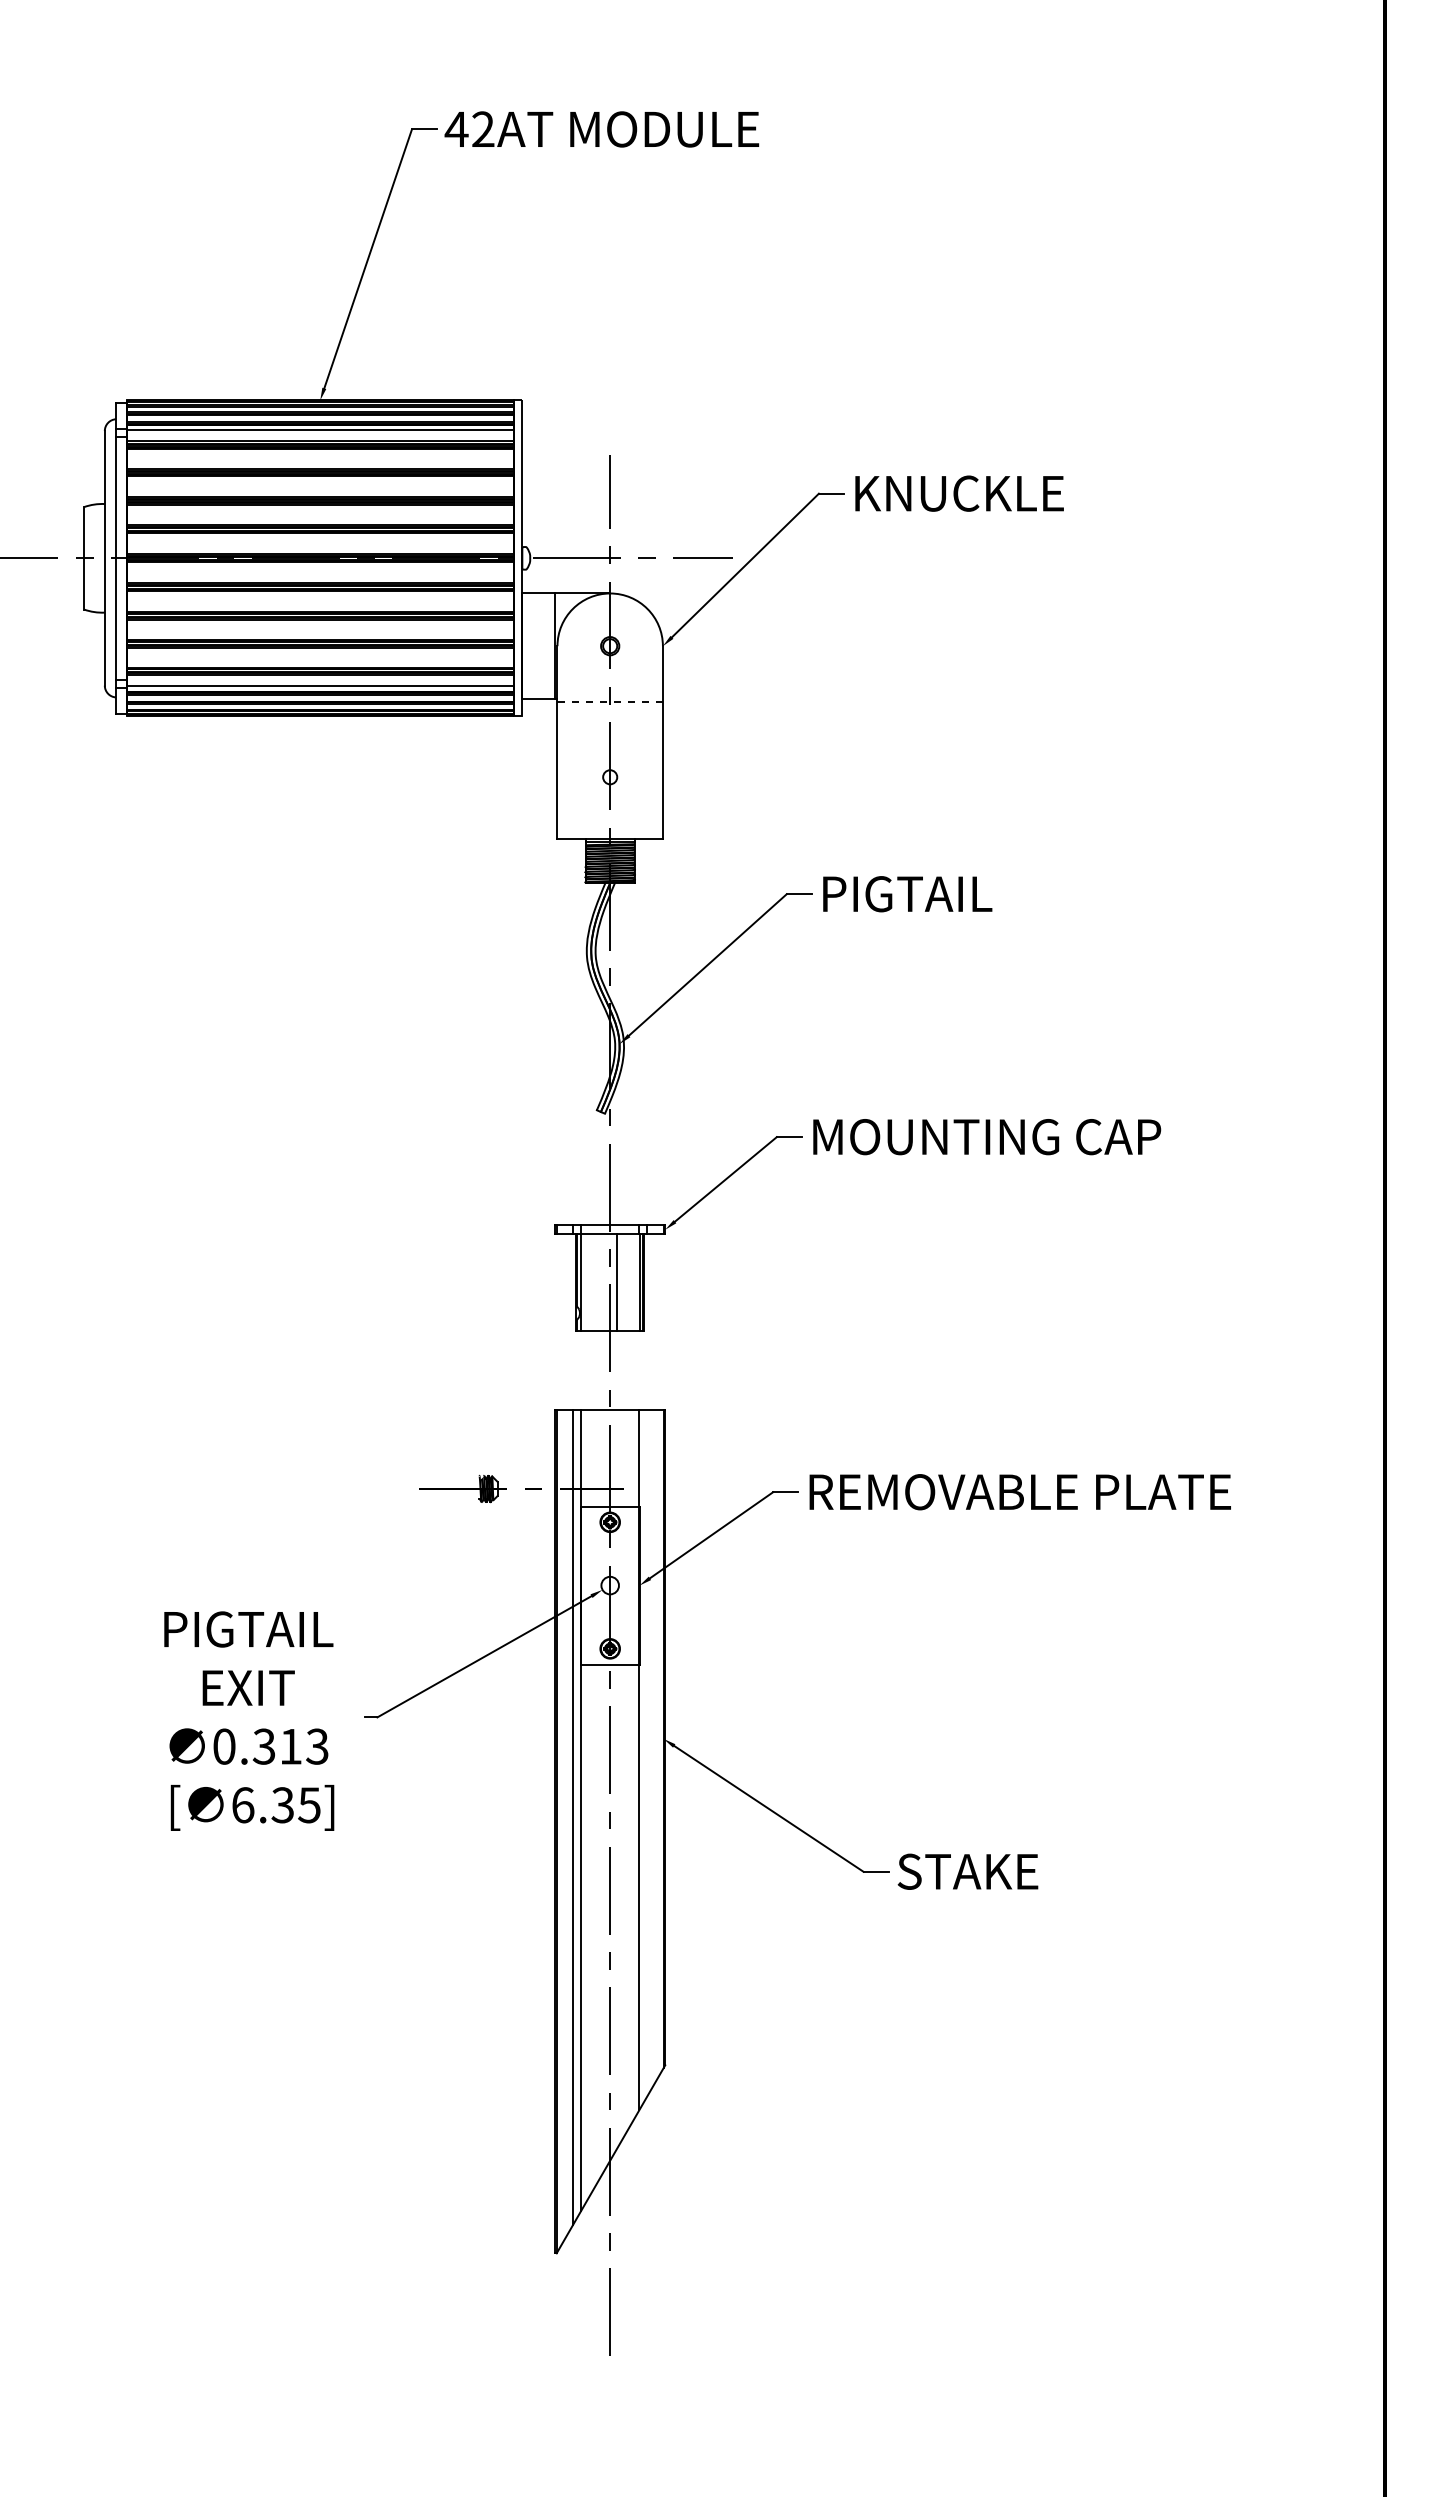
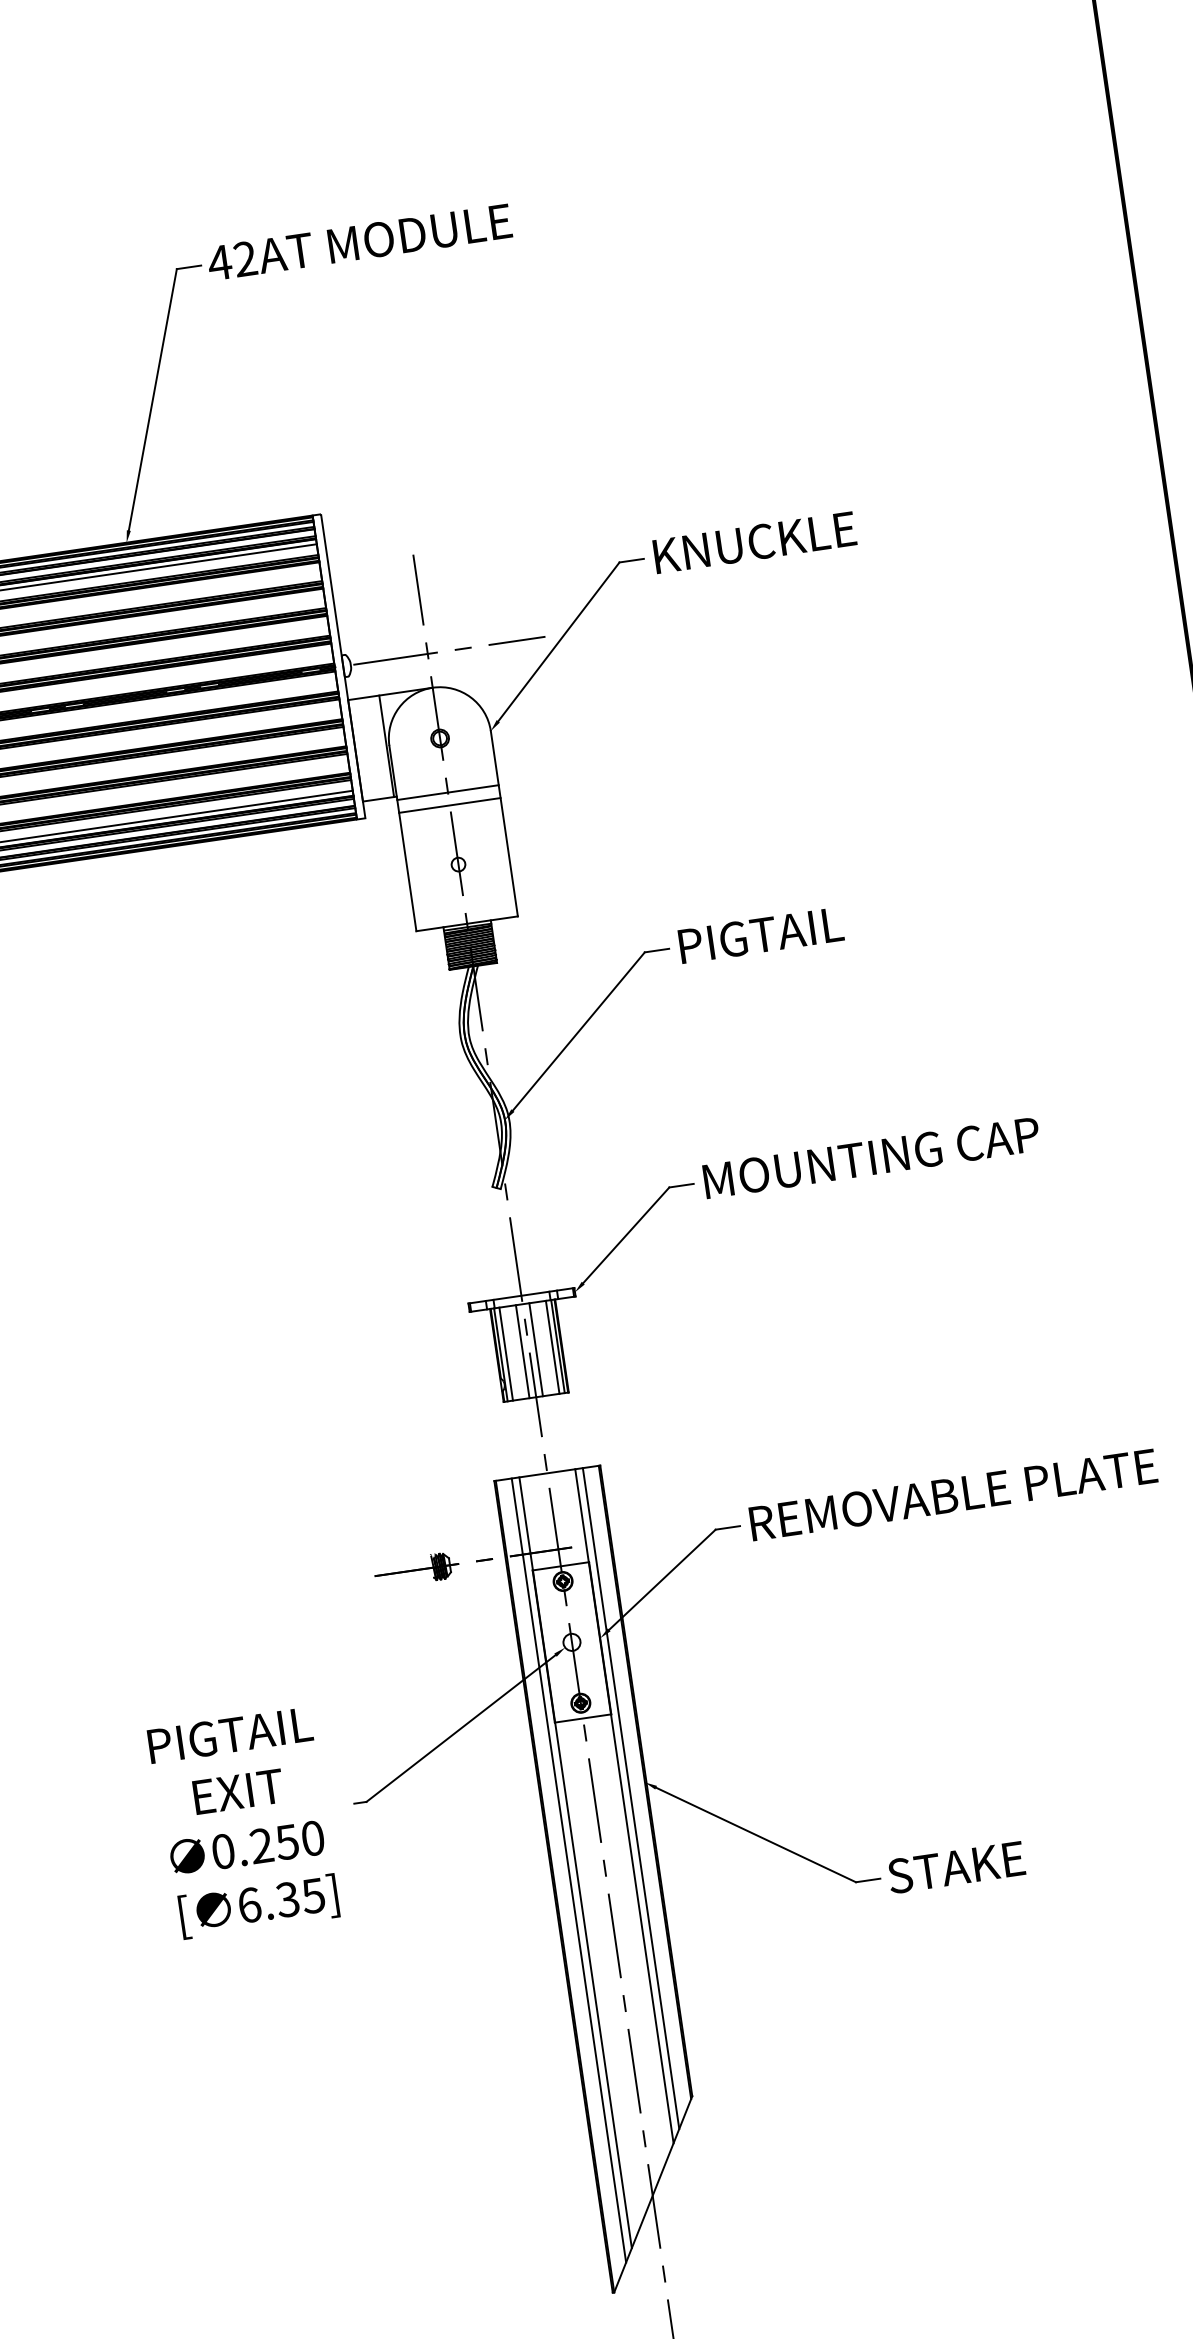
line: (610, 702) -> (448, 792), dashed -> solid
line: (609, 715) -> (449, 805), added
line: (586, 1282) -> (506, 1354), added
line: (603, 1282) -> (522, 1351), added
line: (634, 1282) -> (552, 1347), added
text: (290, 1746) -> (286, 1842), 0.313 -> 0.250
line: (647, 1752) -> (631, 1797), added

